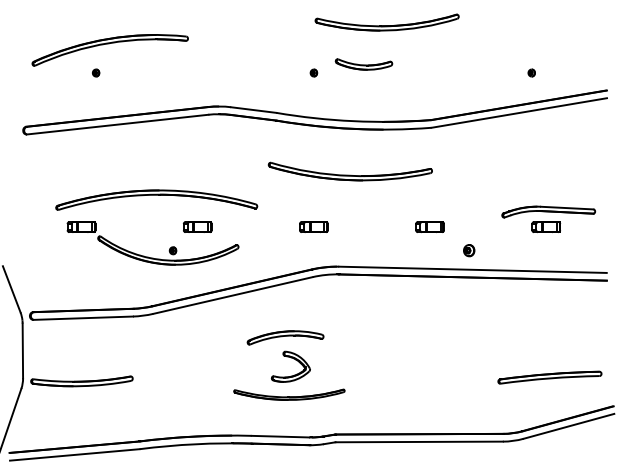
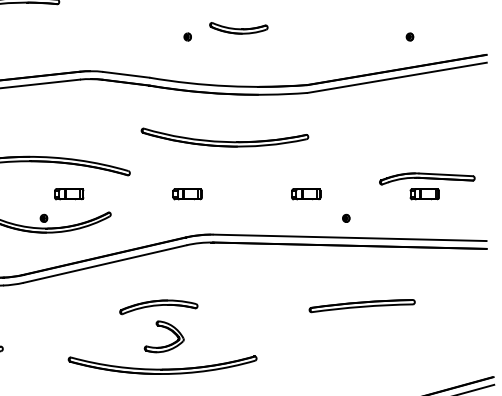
part: (469, 250) -> (346, 218), size x0.62
part: (549, 377) -> (361, 305), moved
part: (289, 394) -> (162, 365), size x1.67

